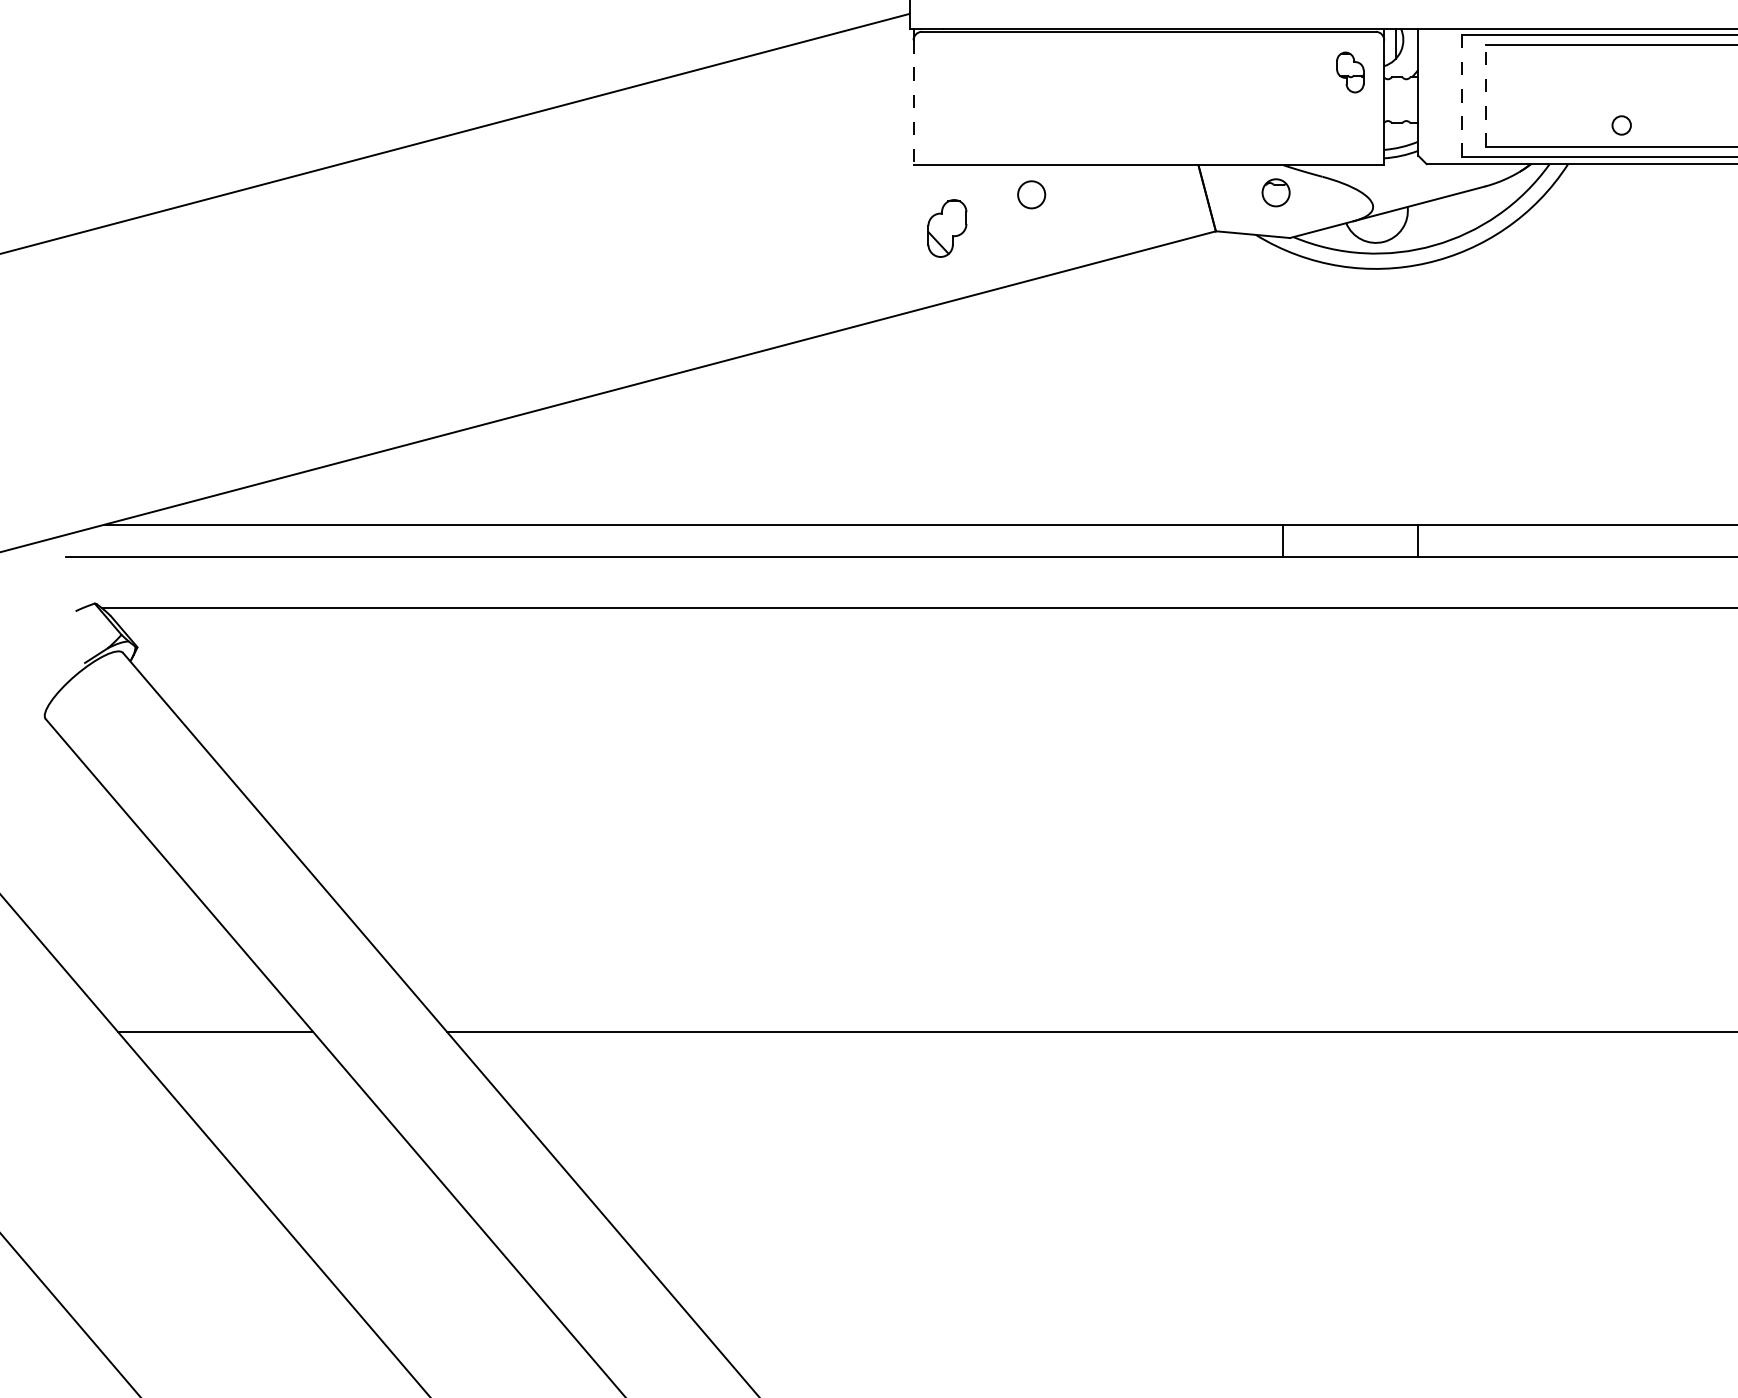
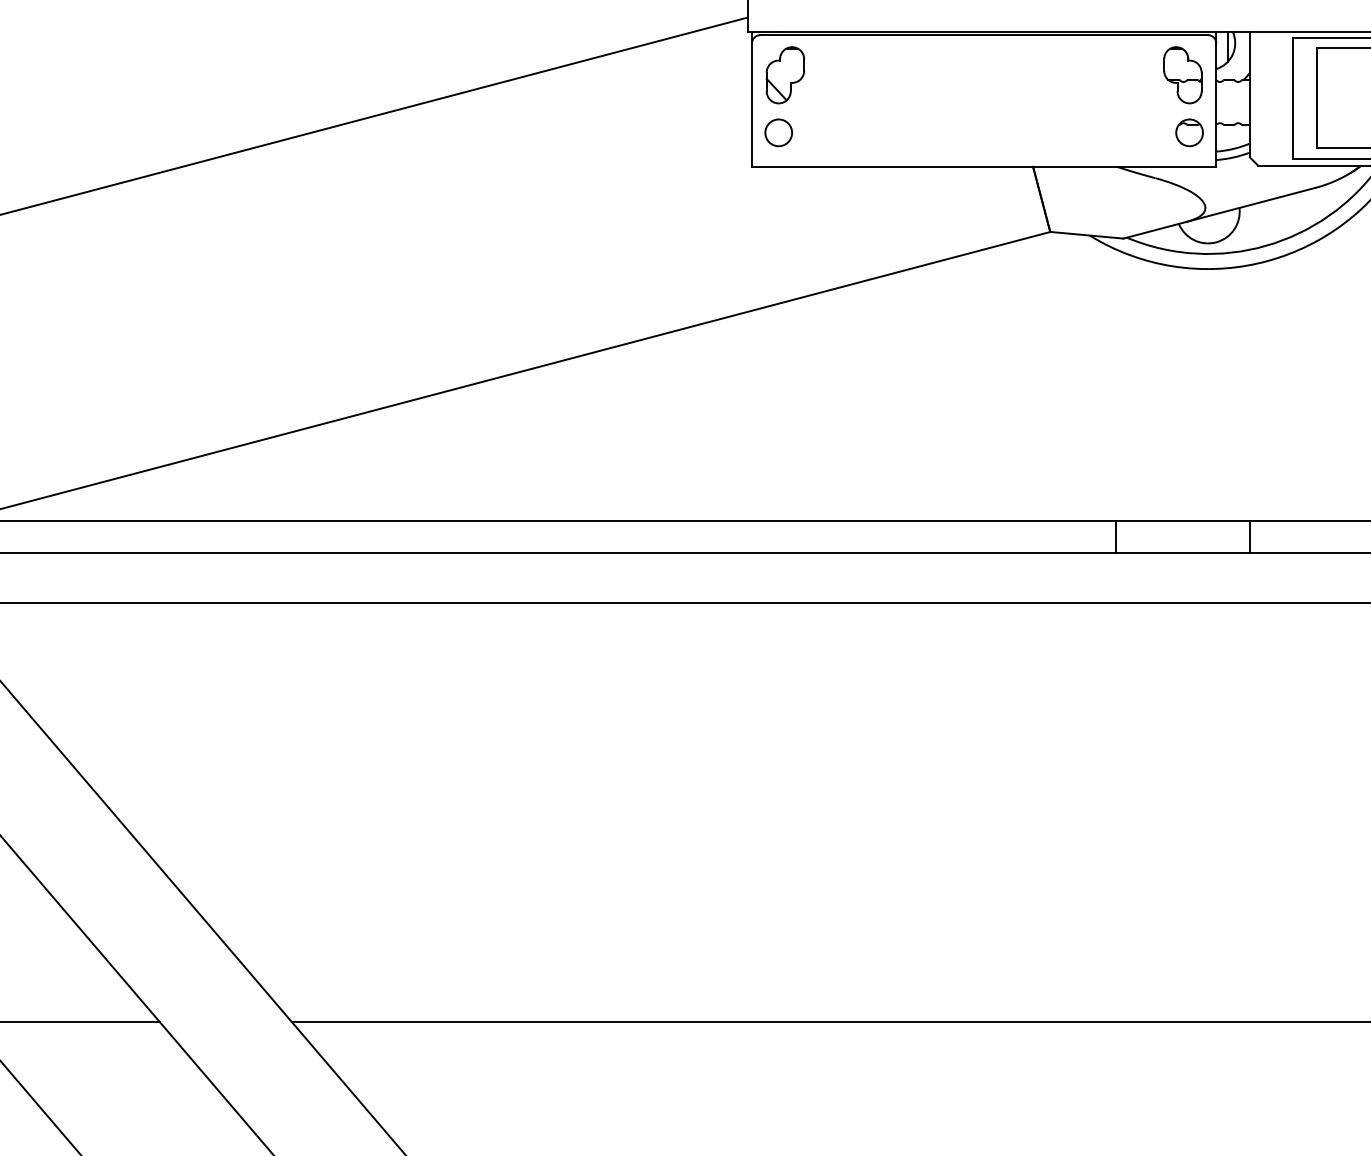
part: (1350, 72) -> (1183, 75), size x1.43
line: (1486, 95) -> (1317, 97), dashed -> solid
line: (1462, 96) -> (1293, 98), dashed -> solid
line: (913, 102) -> (751, 104), dashed -> solid
part: (1275, 192) -> (1189, 132), moved
circle: (1031, 194) -> (778, 132), moved
part: (947, 228) -> (785, 75), moved

